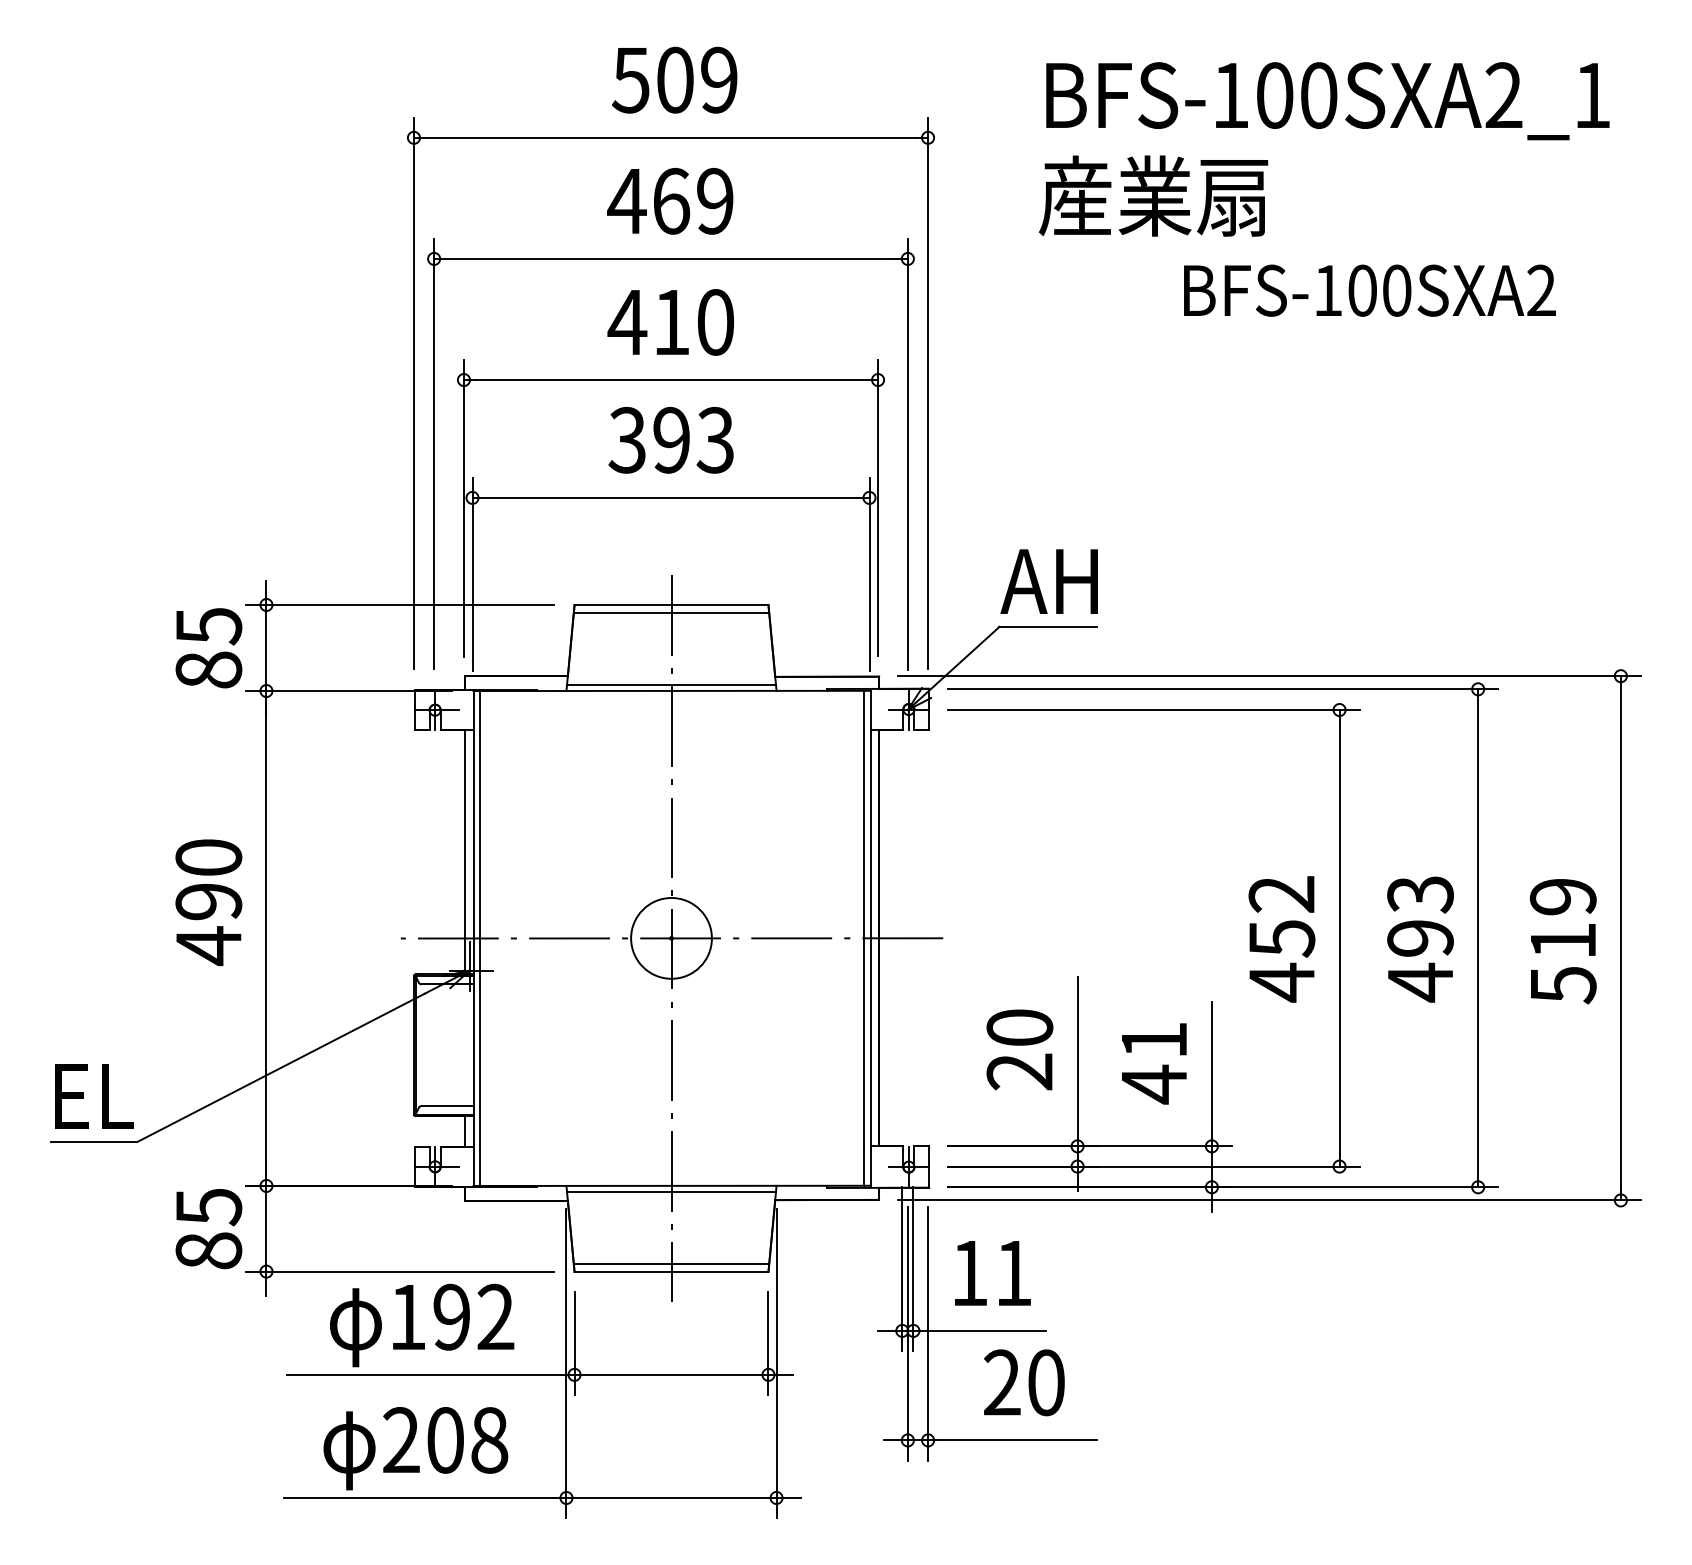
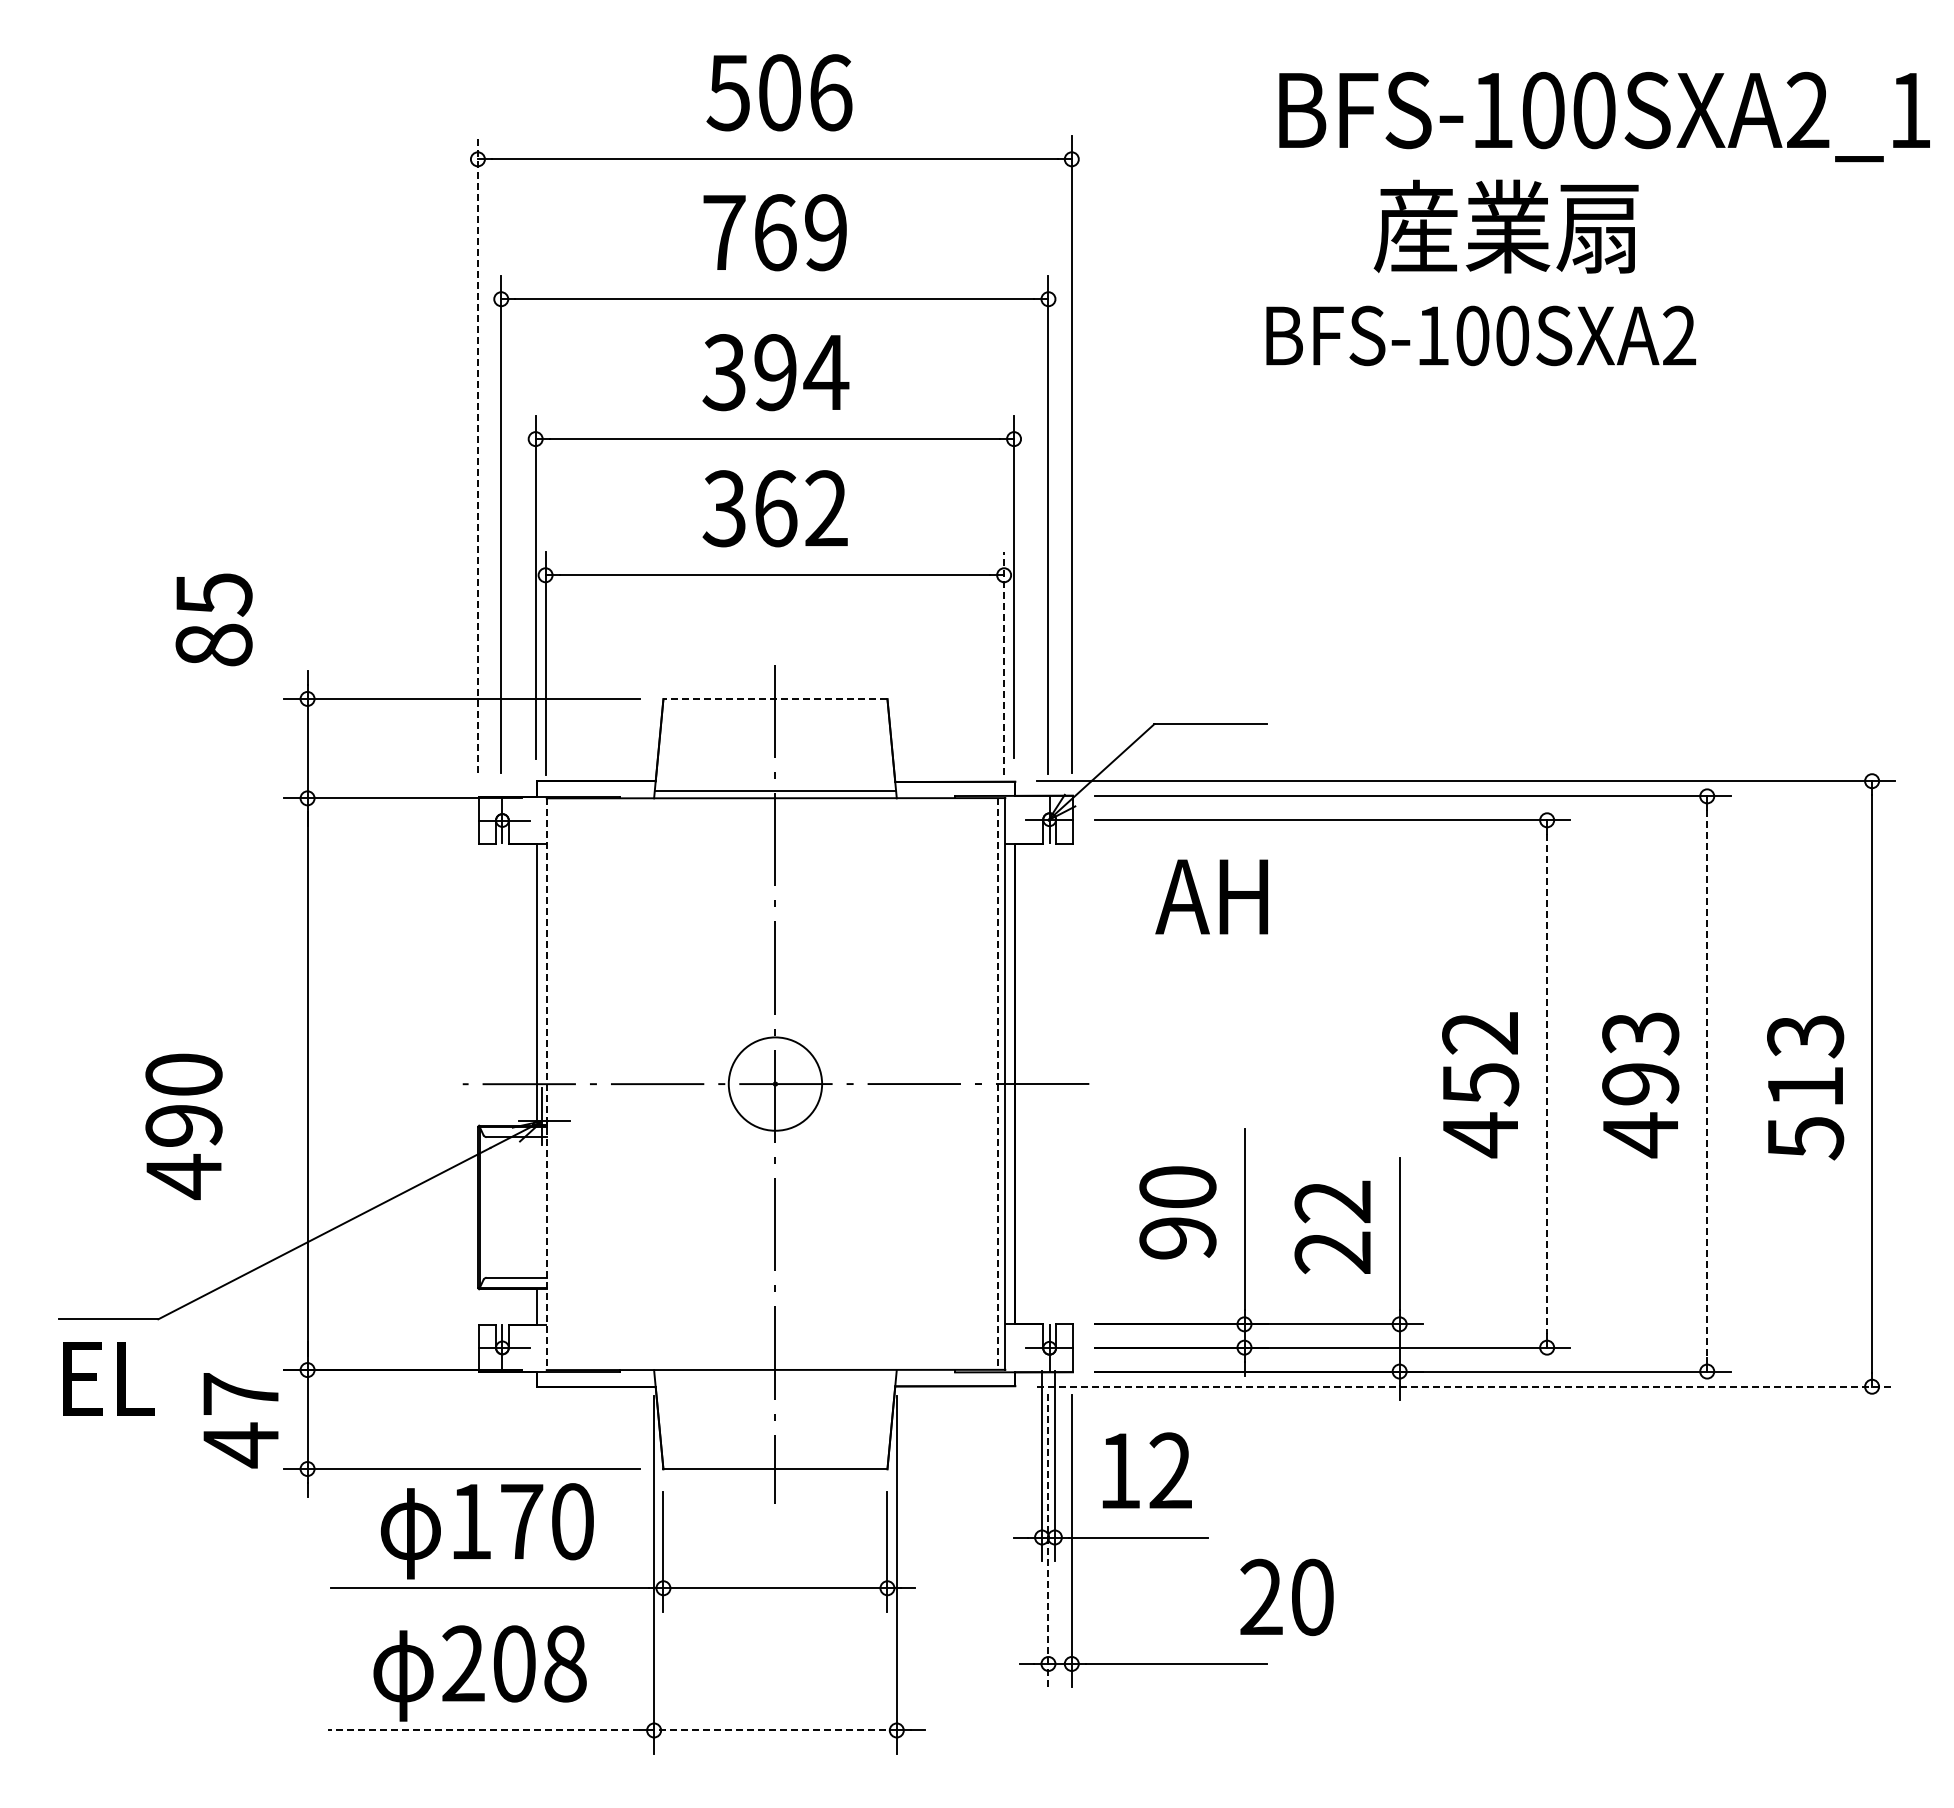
text: (719, 79) -> (830, 92), 509 -> 506
text: (1327, 101) -> (1604, 117), moved
text: (1152, 195) -> (1505, 226), moved
text: (627, 201) -> (724, 232), 469 -> 769
text: (1369, 290) -> (1480, 335), moved
text: (671, 322) -> (775, 372), 410 -> 394
line: (413, 392) -> (477, 453), solid -> dashed
text: (693, 440) -> (800, 508), 393 -> 362
line: (869, 573) -> (1004, 662), solid -> dashed
text: (1049, 581) -> (1211, 896), moved
line: (670, 605) -> (774, 699), solid -> dashed
line: (671, 613) -> (775, 708), removed
text: (208, 647) -> (213, 619), moved
text: (1563, 897) -> (1805, 1036), 519 -> 513
text: (208, 902) -> (183, 1126), moved
line: (863, 937) -> (997, 1083), solid -> dashed
line: (1339, 937) -> (1547, 1083), solid -> dashed
line: (1478, 937) -> (1707, 1083), solid -> dashed
line: (473, 938) -> (546, 1084), solid -> dashed
line: (480, 938) -> (554, 1084), removed
text: (1153, 1063) -> (1332, 1228), 41 -> 22
text: (1019, 1072) -> (1177, 1238), 20 -> 90
text: (94, 1096) -> (108, 1378), moved
line: (671, 1192) -> (775, 1377), removed
line: (1269, 1200) -> (1466, 1386), solid -> dashed
text: (208, 1229) -> (240, 1420), 85 -> 47
line: (671, 1263) -> (775, 1459), removed
text: (1013, 1272) -> (1170, 1470), 11 -> 12
text: (473, 1317) -> (546, 1521), 192 -> 170
line: (907, 1334) -> (1048, 1541), solid -> dashed
text: (1023, 1381) -> (1286, 1596), moved
line: (418, 1498) -> (483, 1730), solid -> dashed
line: (670, 1498) -> (774, 1730), solid -> dashed

